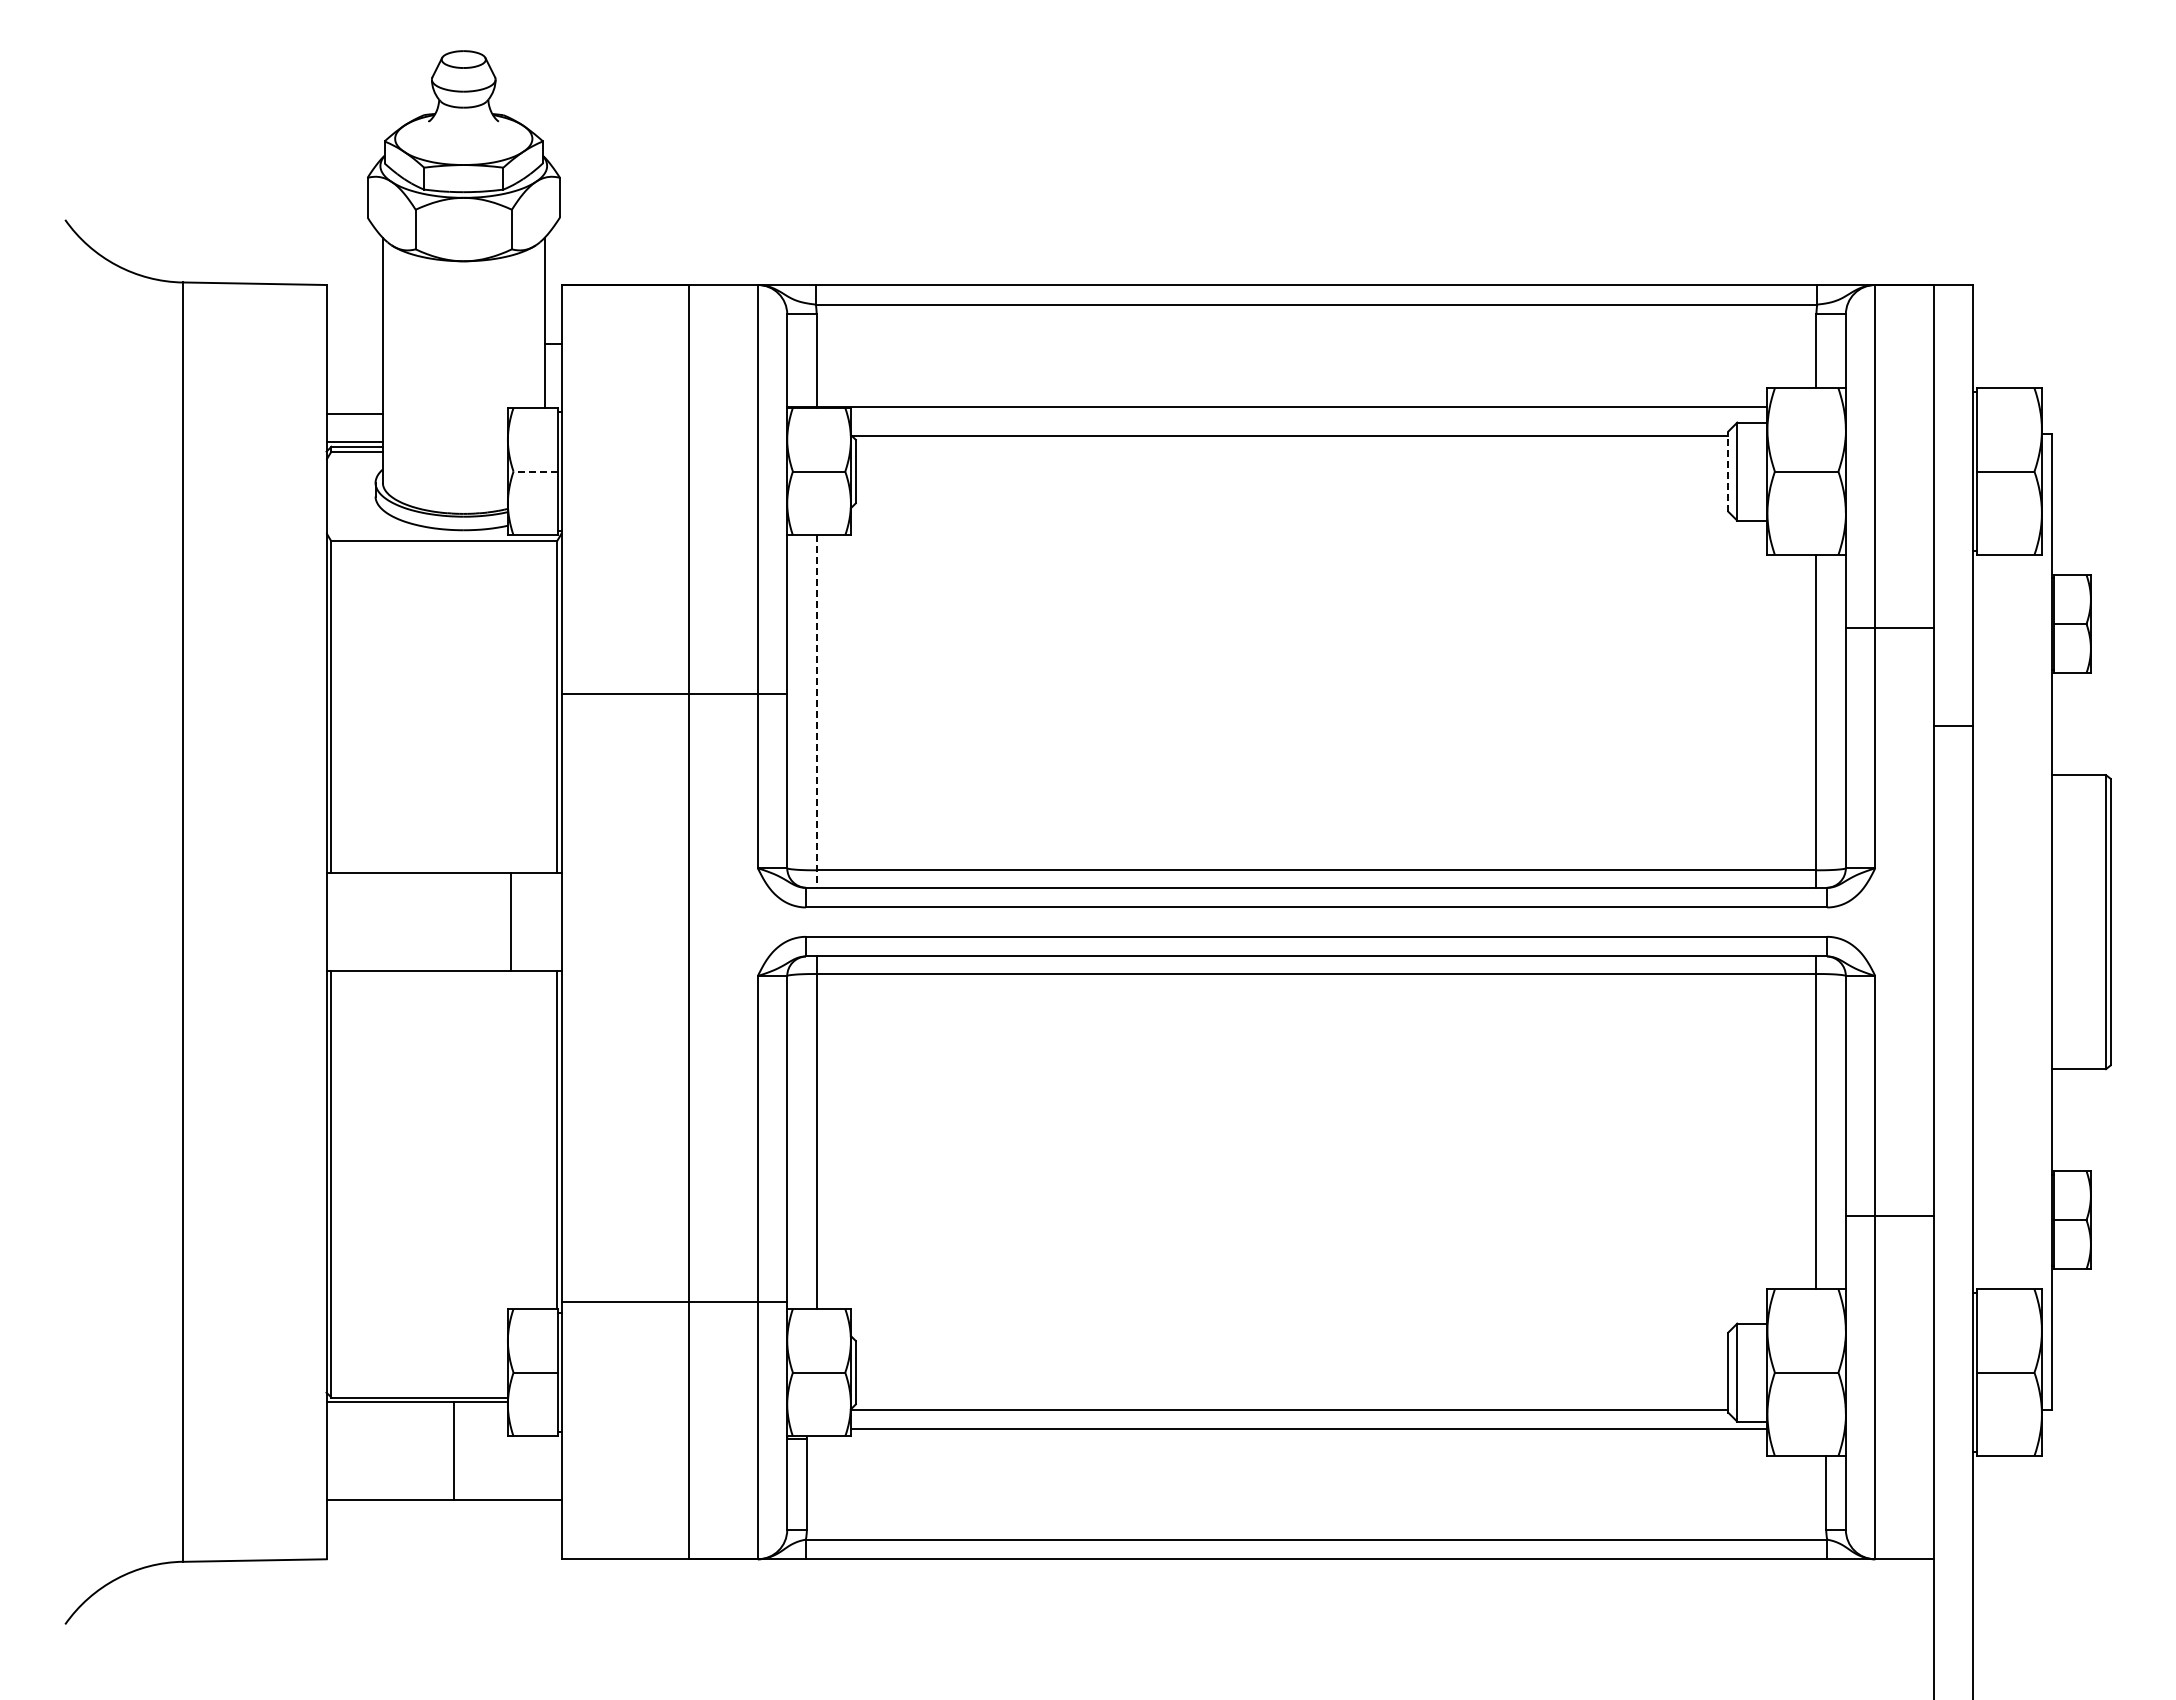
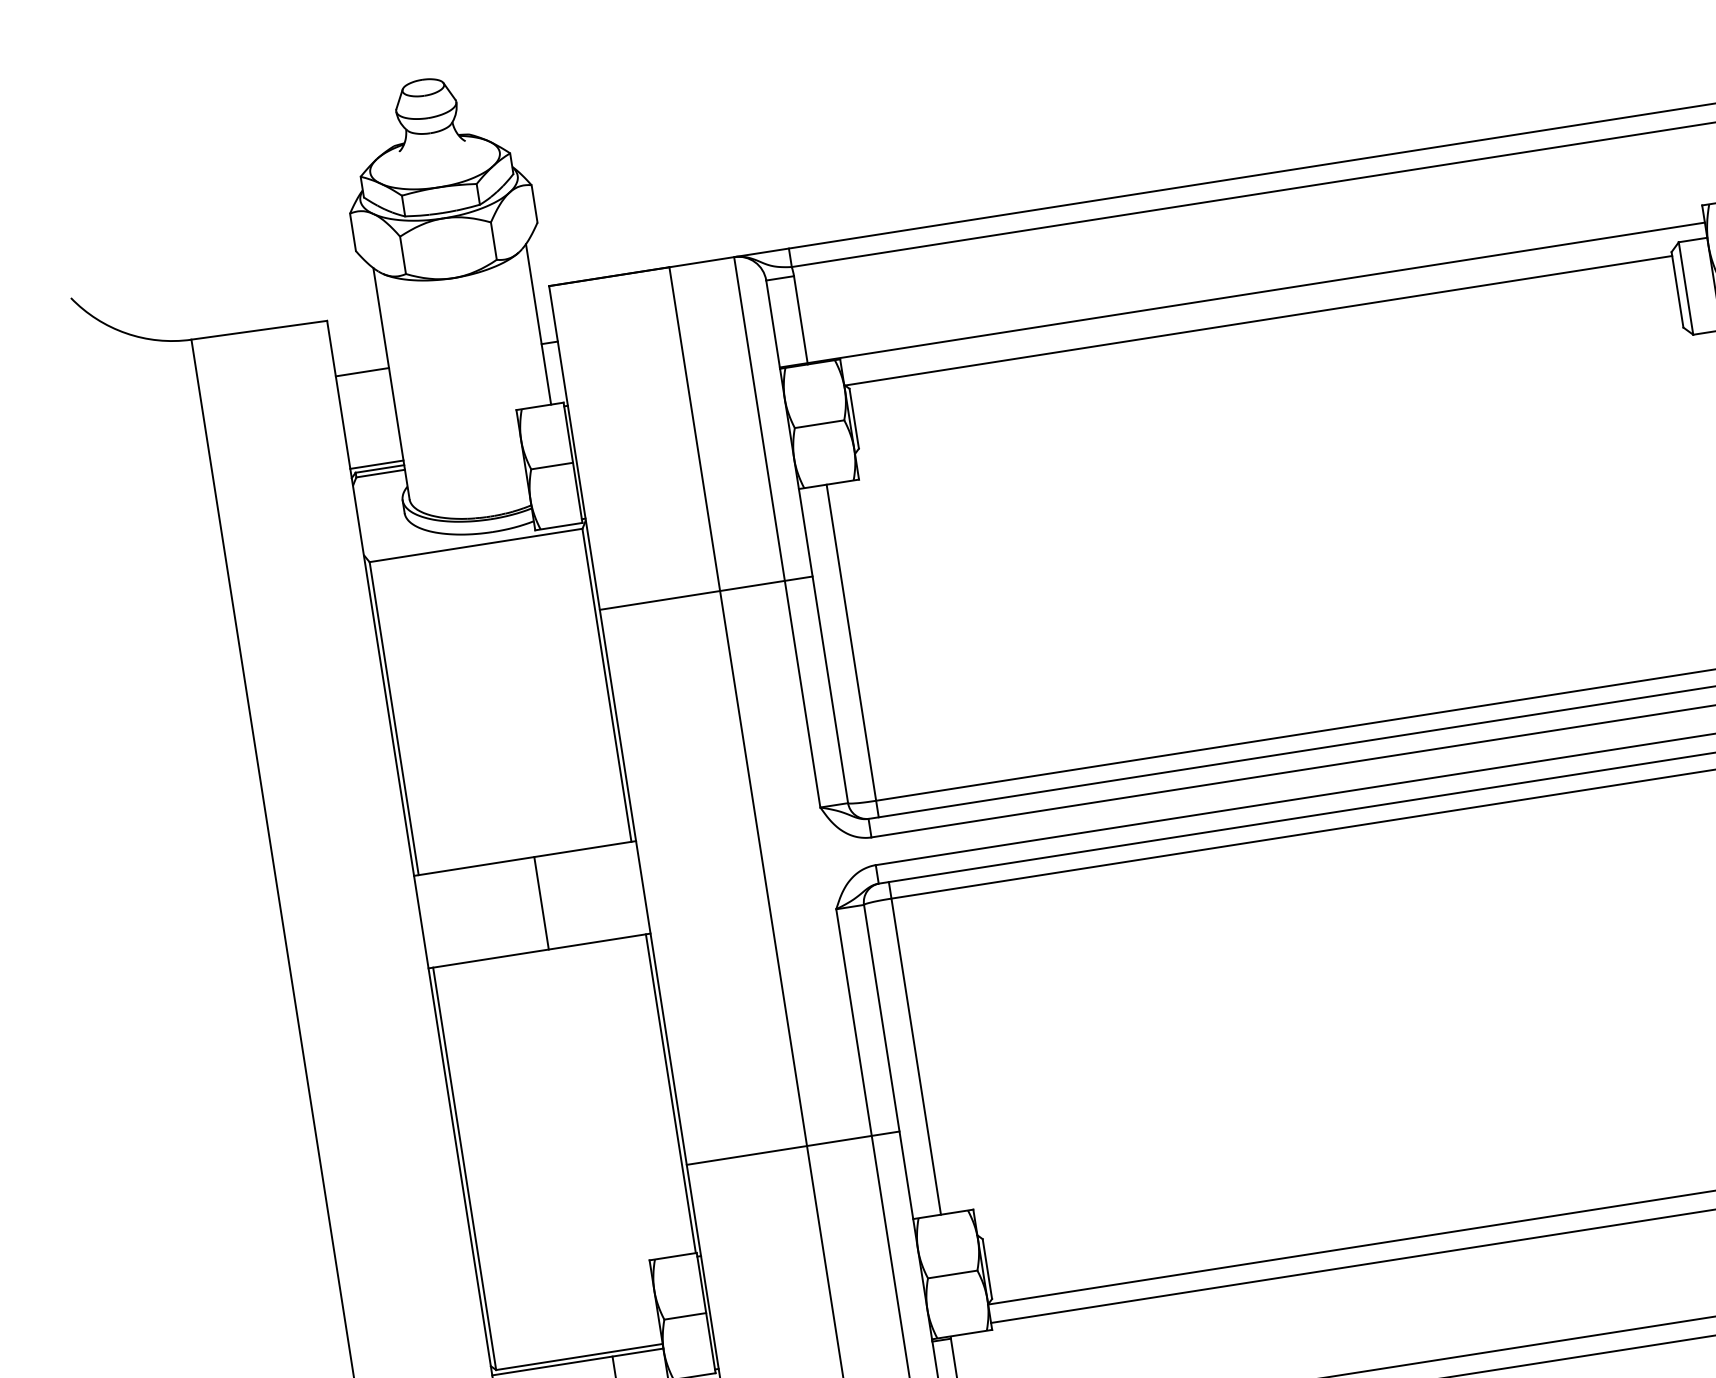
line: (354, 413) -> (362, 371), moved
line: (535, 471) -> (551, 465), dashed -> solid
line: (1728, 471) -> (1677, 289), dashed -> solid
line: (674, 694) -> (706, 593), moved
line: (816, 712) -> (852, 651), dashed -> solid
line: (510, 922) -> (541, 903), moved
line: (674, 1302) -> (793, 1148), moved

